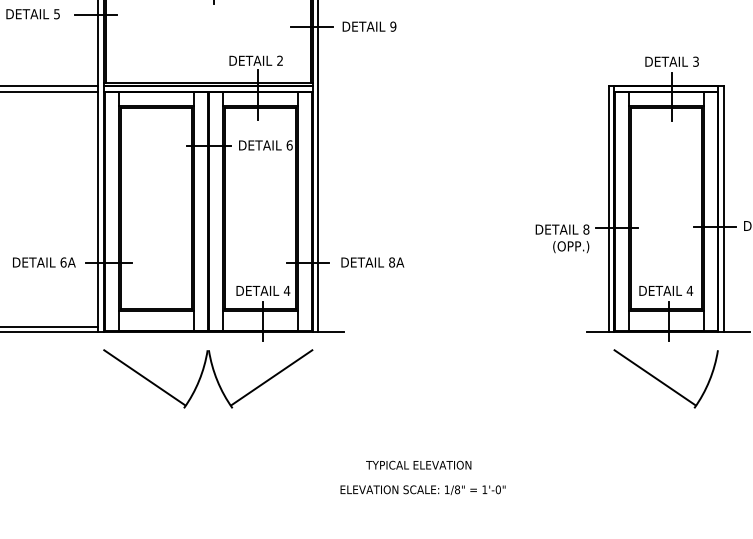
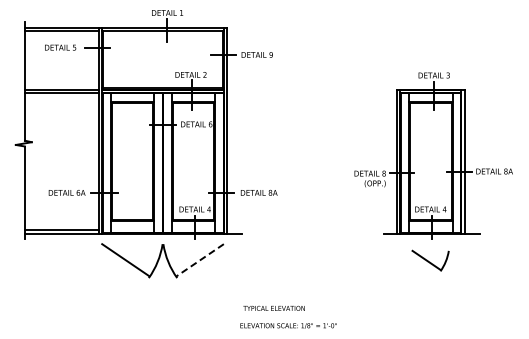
line: (272, 378) -> (200, 260), solid -> dashed
part: (665, 378) -> (430, 260), size x0.6
text: (417, 463) -> (273, 307), moved

